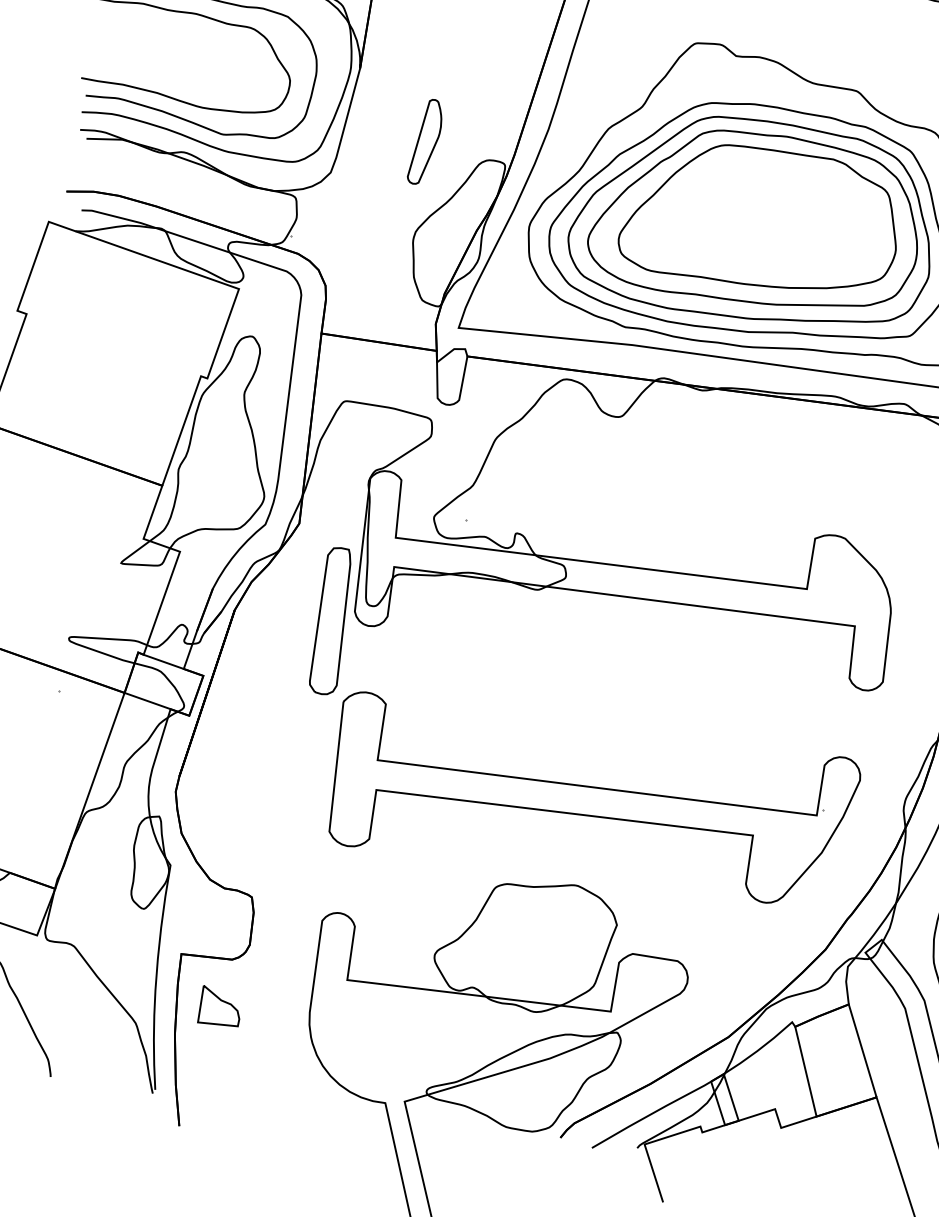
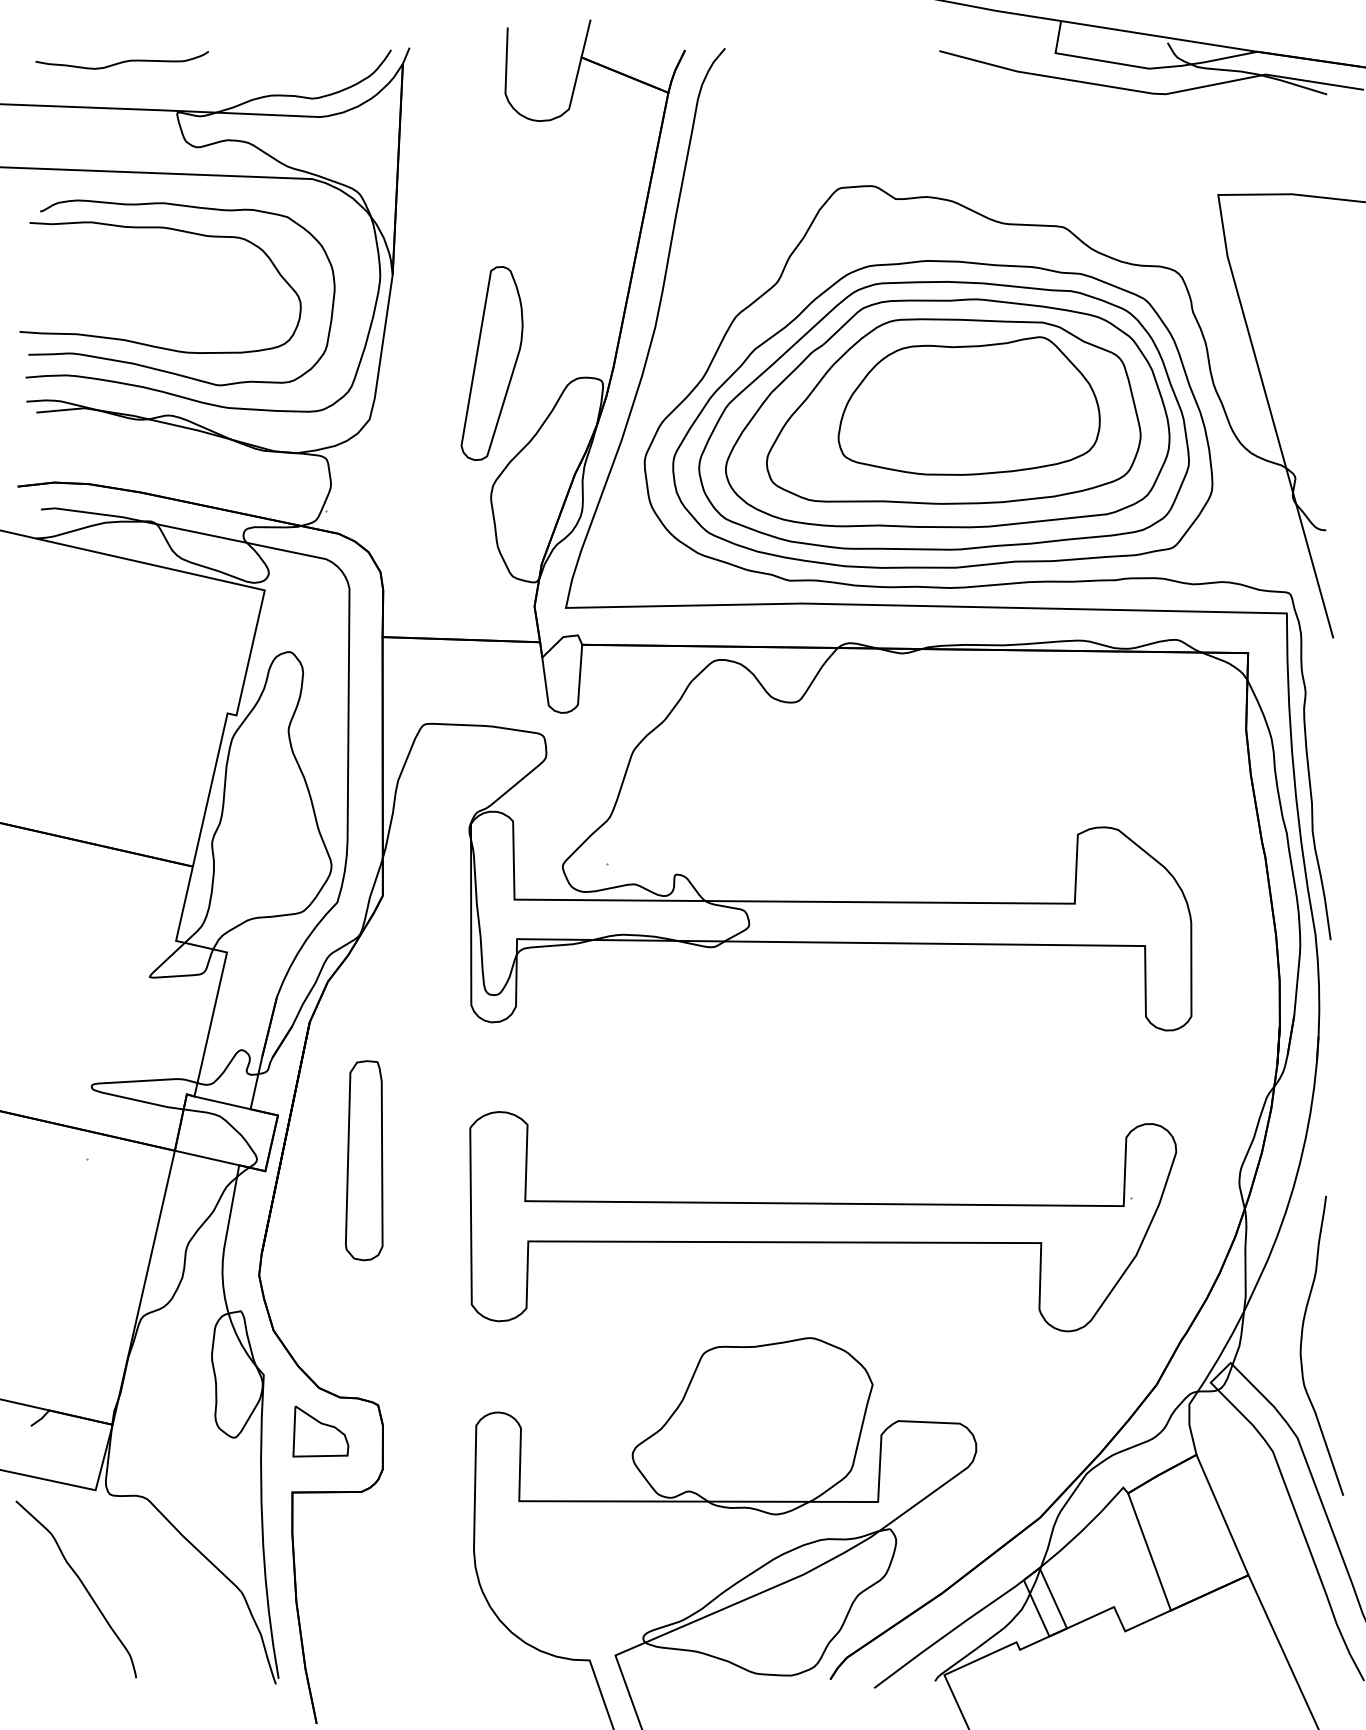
part: (425, 141) -> (491, 363), size x1.67
part: (771, 213) -> (968, 405), added
part: (330, 620) -> (364, 1160), moved
part: (220, 1006) -> (320, 1431), moved

